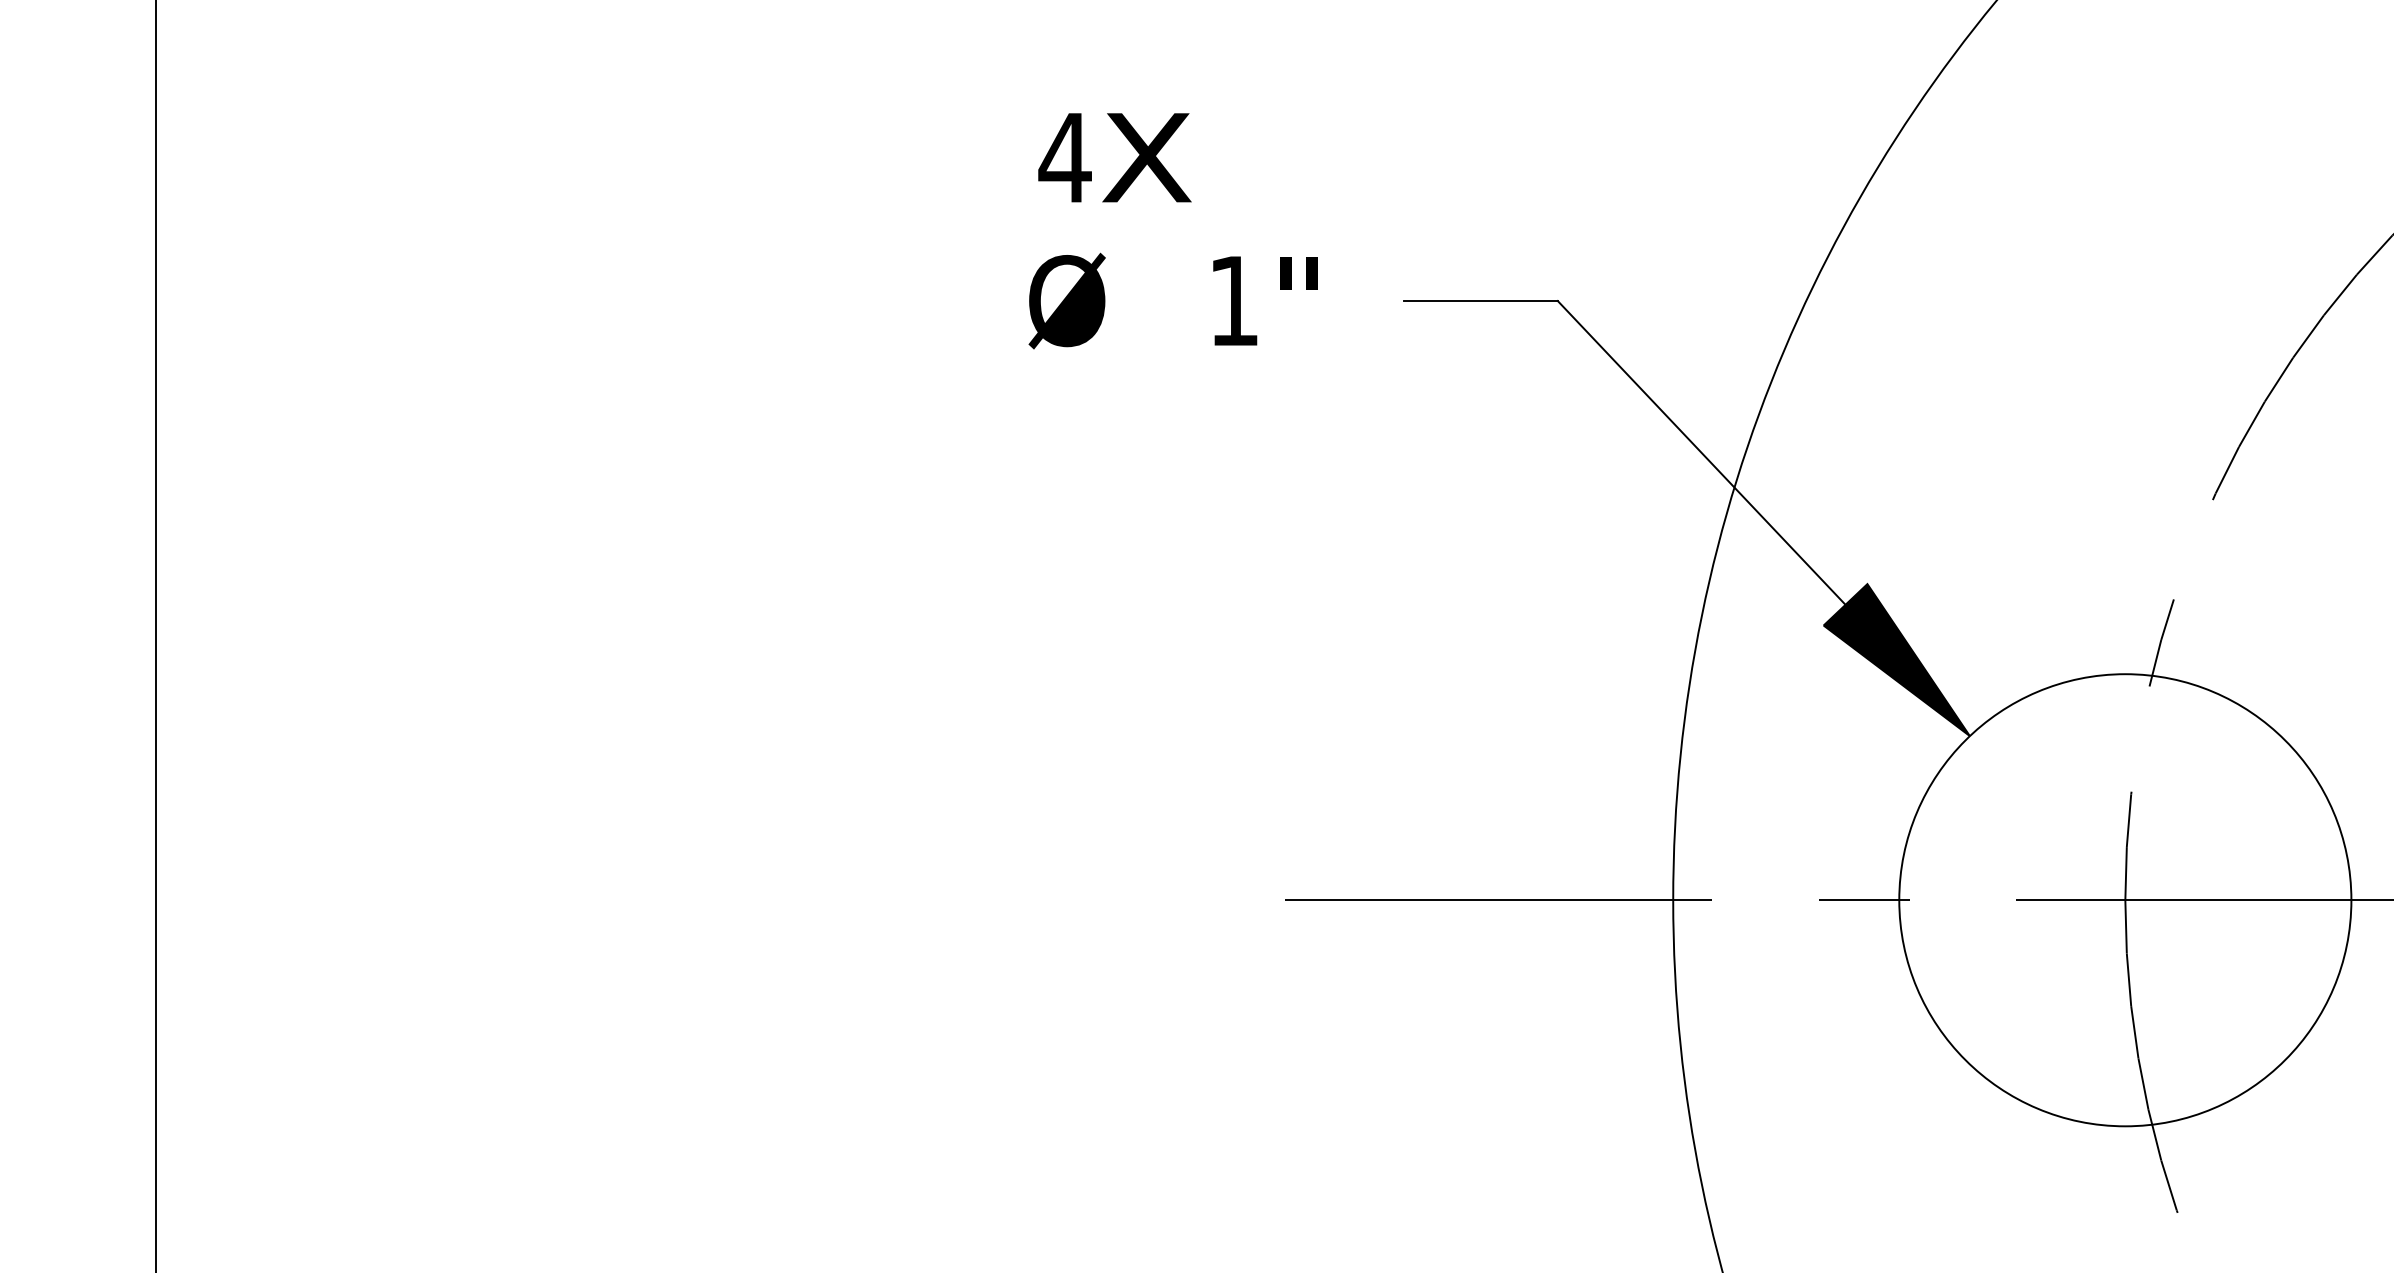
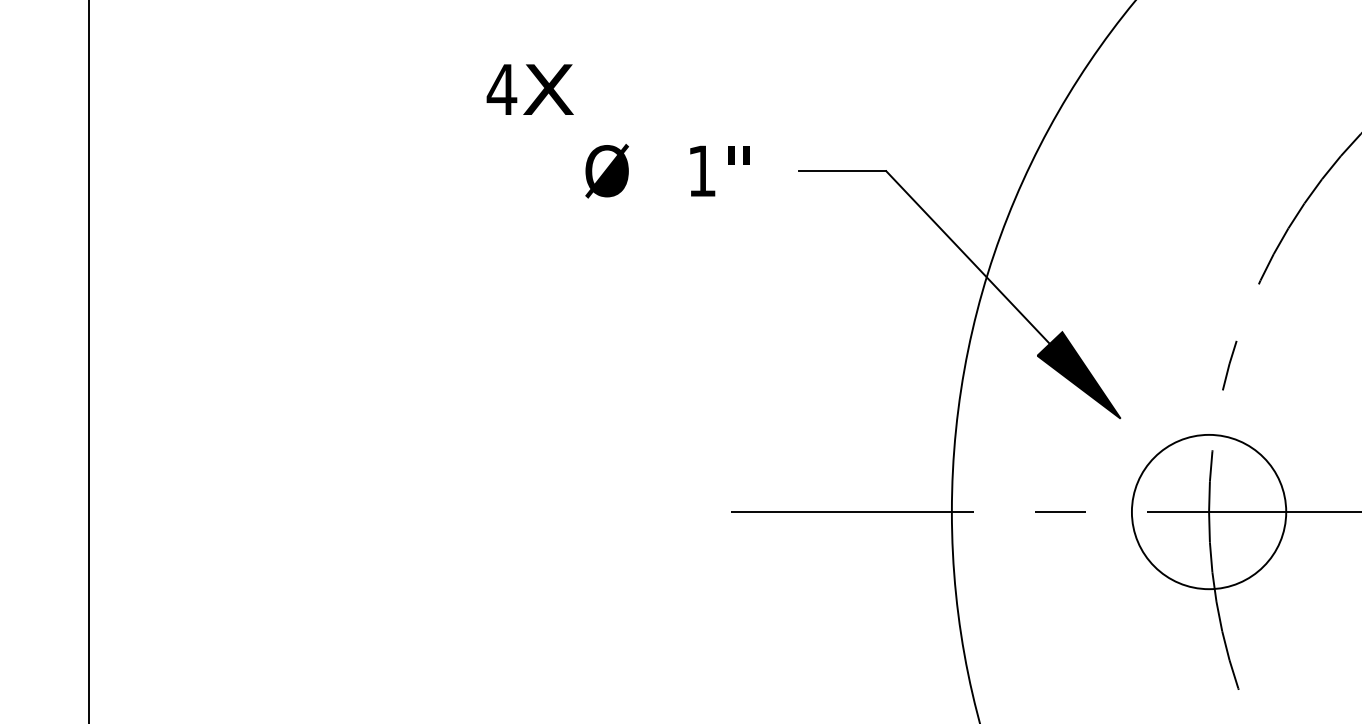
text: (1113, 157) -> (529, 89), moved
circle: (2124, 899) -> (1208, 511), size x0.6

